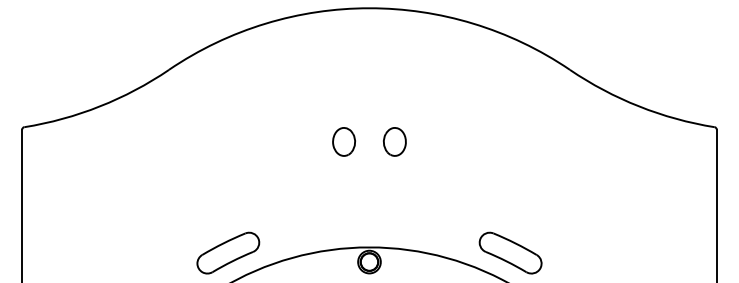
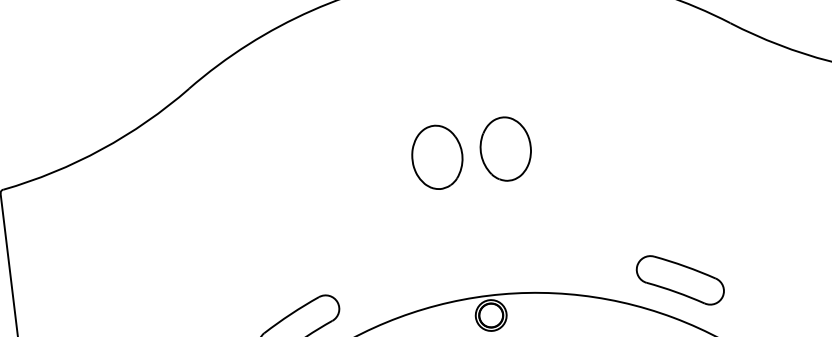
part: (343, 141) -> (436, 156), size x1.67
part: (394, 141) -> (505, 148), size x1.67

